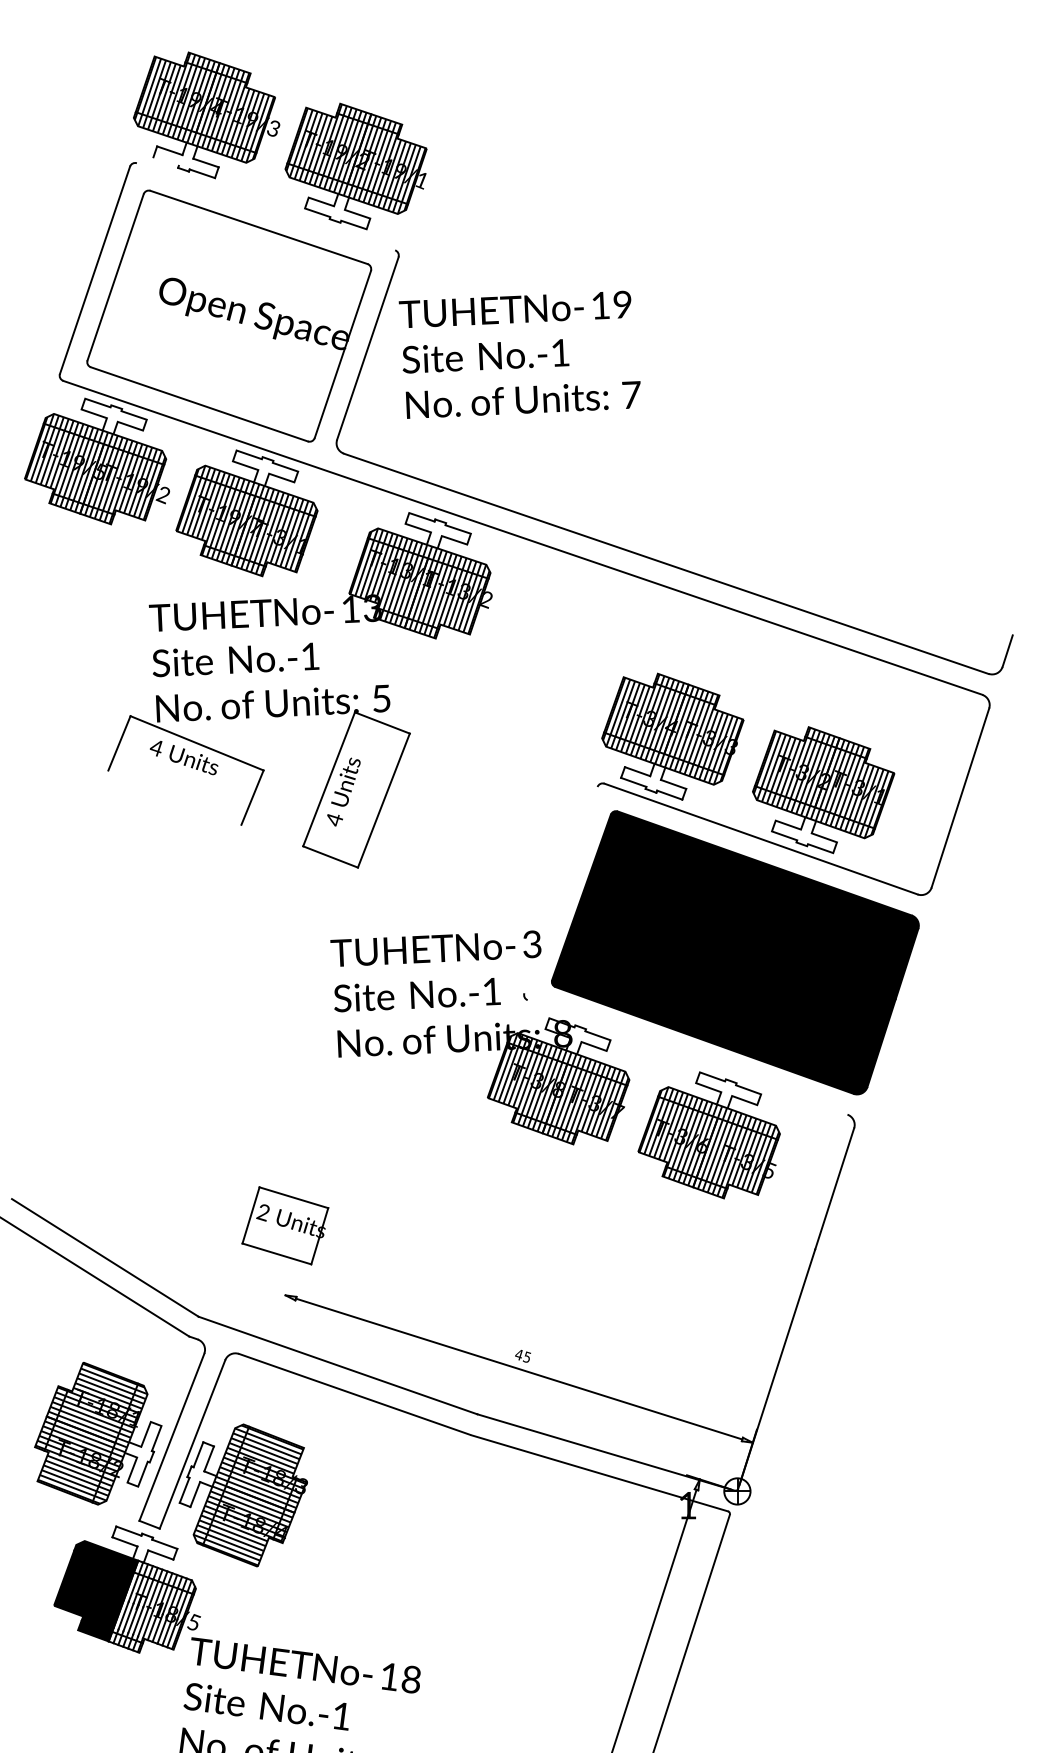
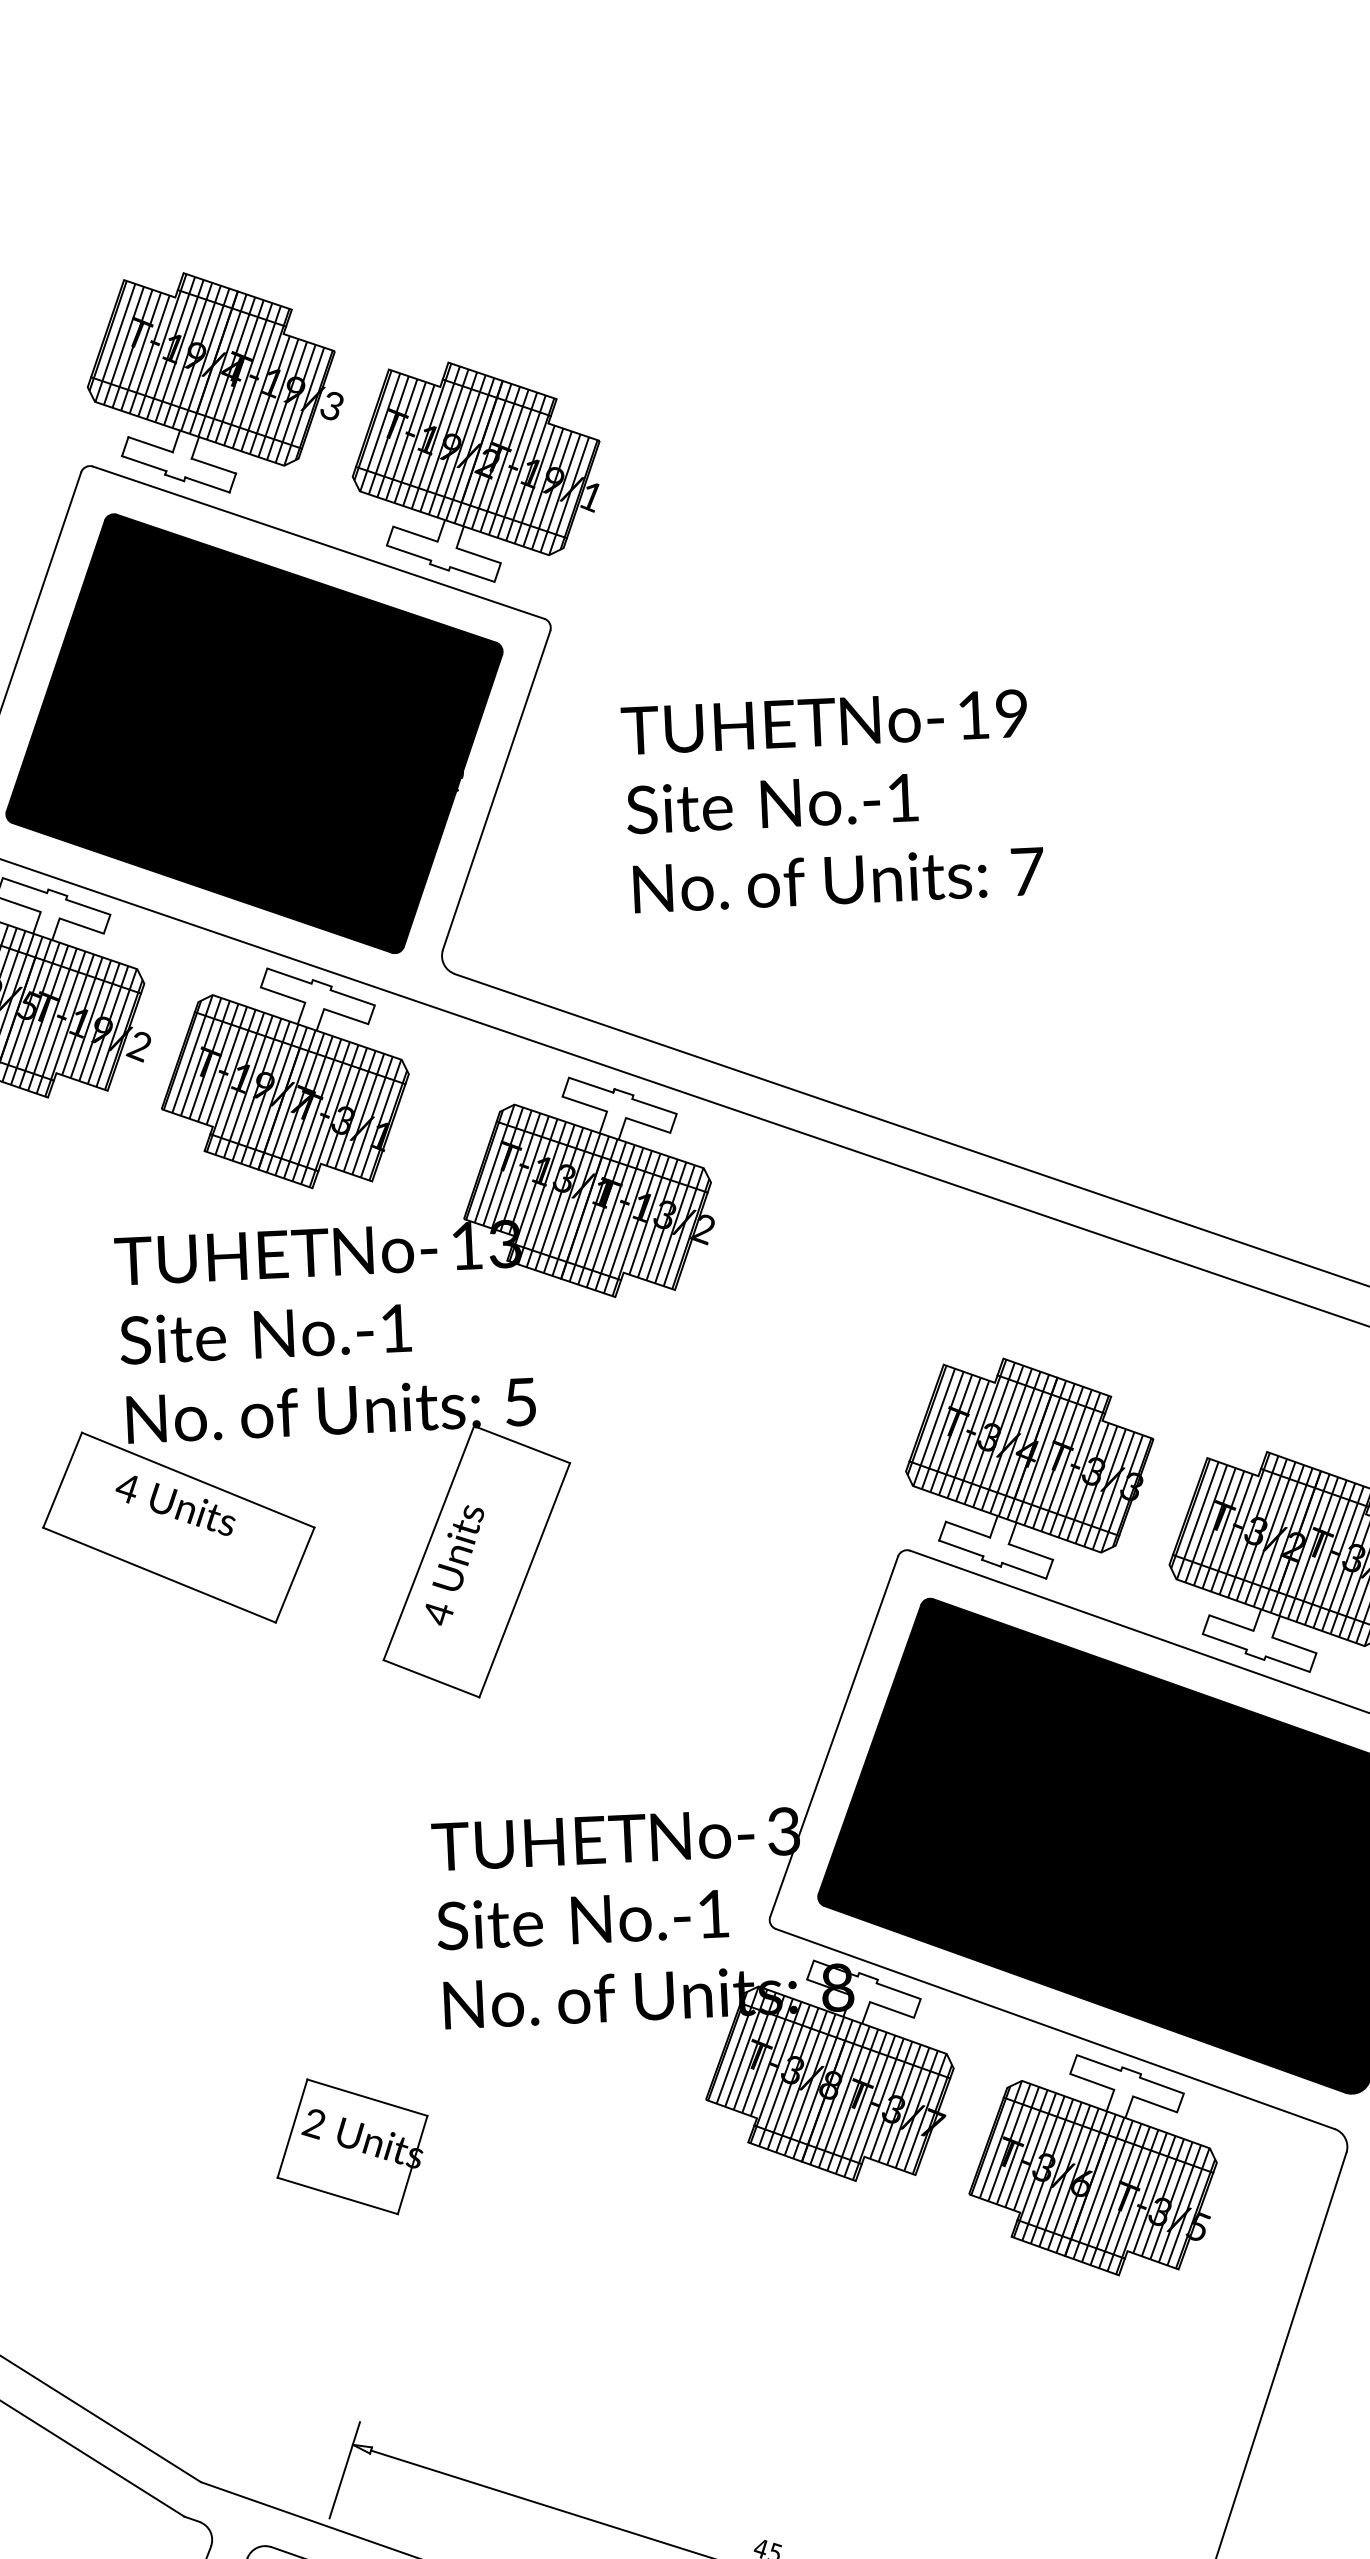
line: (165, 161) -> (143, 463), added
line: (265, 206) -> (317, 542), added
fill: (229, 315) -> (254, 732), added
text: (519, 354) -> (831, 800), moved
line: (174, 797) -> (158, 1574), added
line: (560, 890) -> (833, 1737), added
line: (687, 1057) -> (1055, 2029), added
part: (285, 1225) -> (352, 2146), moved
line: (280, 1309) -> (344, 2469), added

